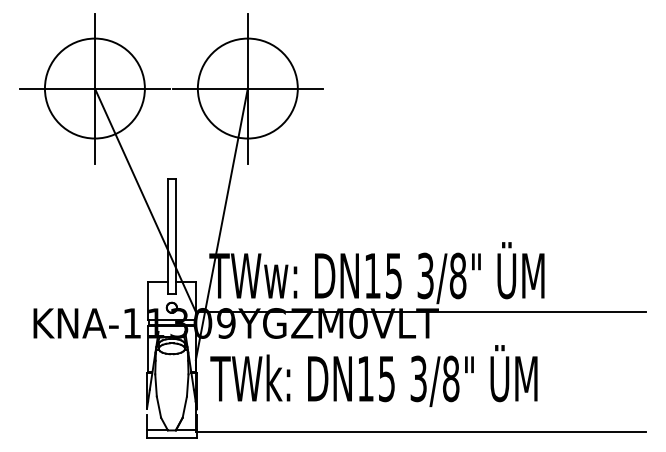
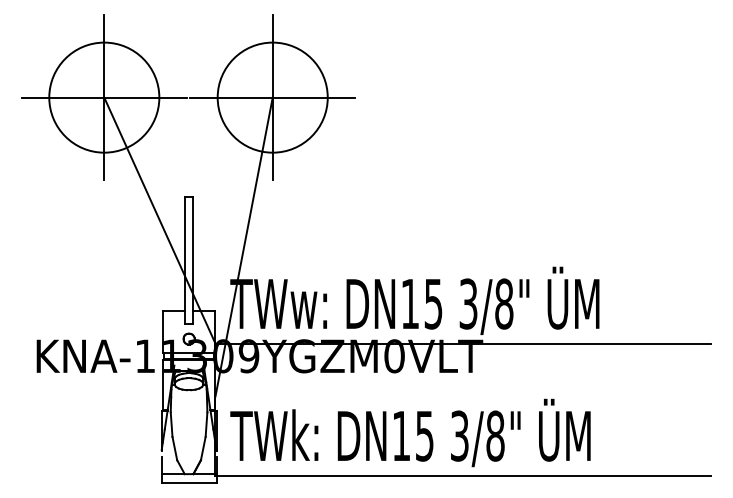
text: (373, 375) -> (410, 432), moved

